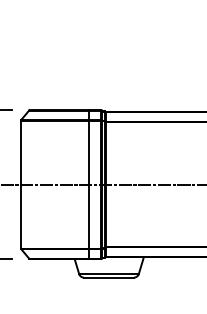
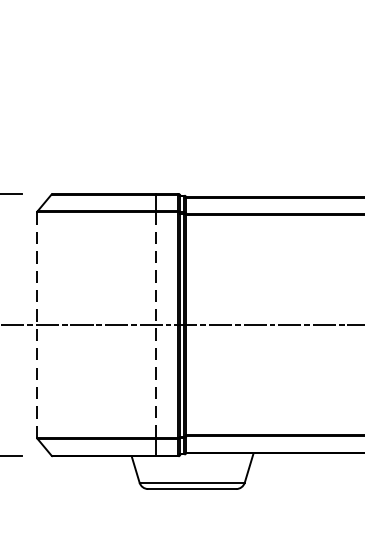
line: (21, 184) -> (38, 324), solid -> dashed
line: (88, 184) -> (156, 324), solid -> dashed

